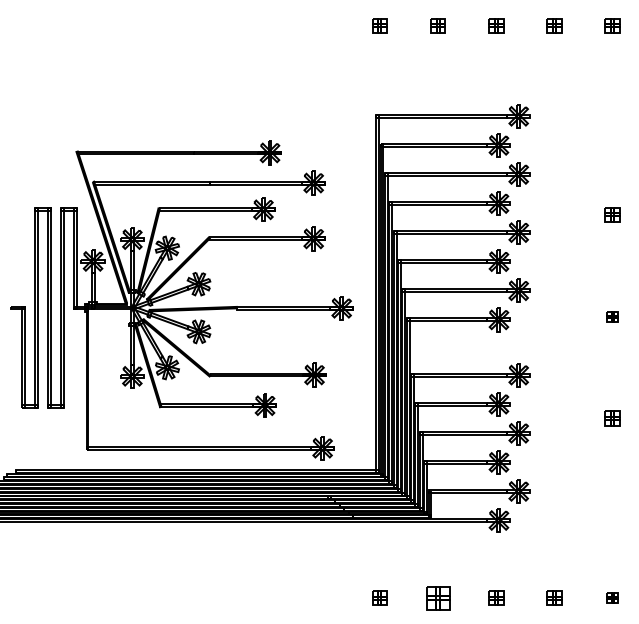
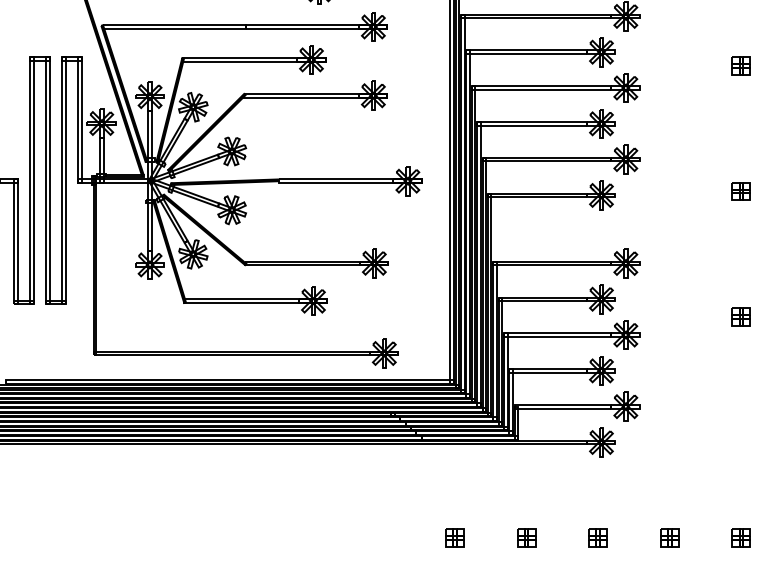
part: (612, 316) -> (741, 191), size x1.43
part: (437, 597) -> (525, 537), size x0.62
part: (612, 597) -> (741, 537), size x1.43

